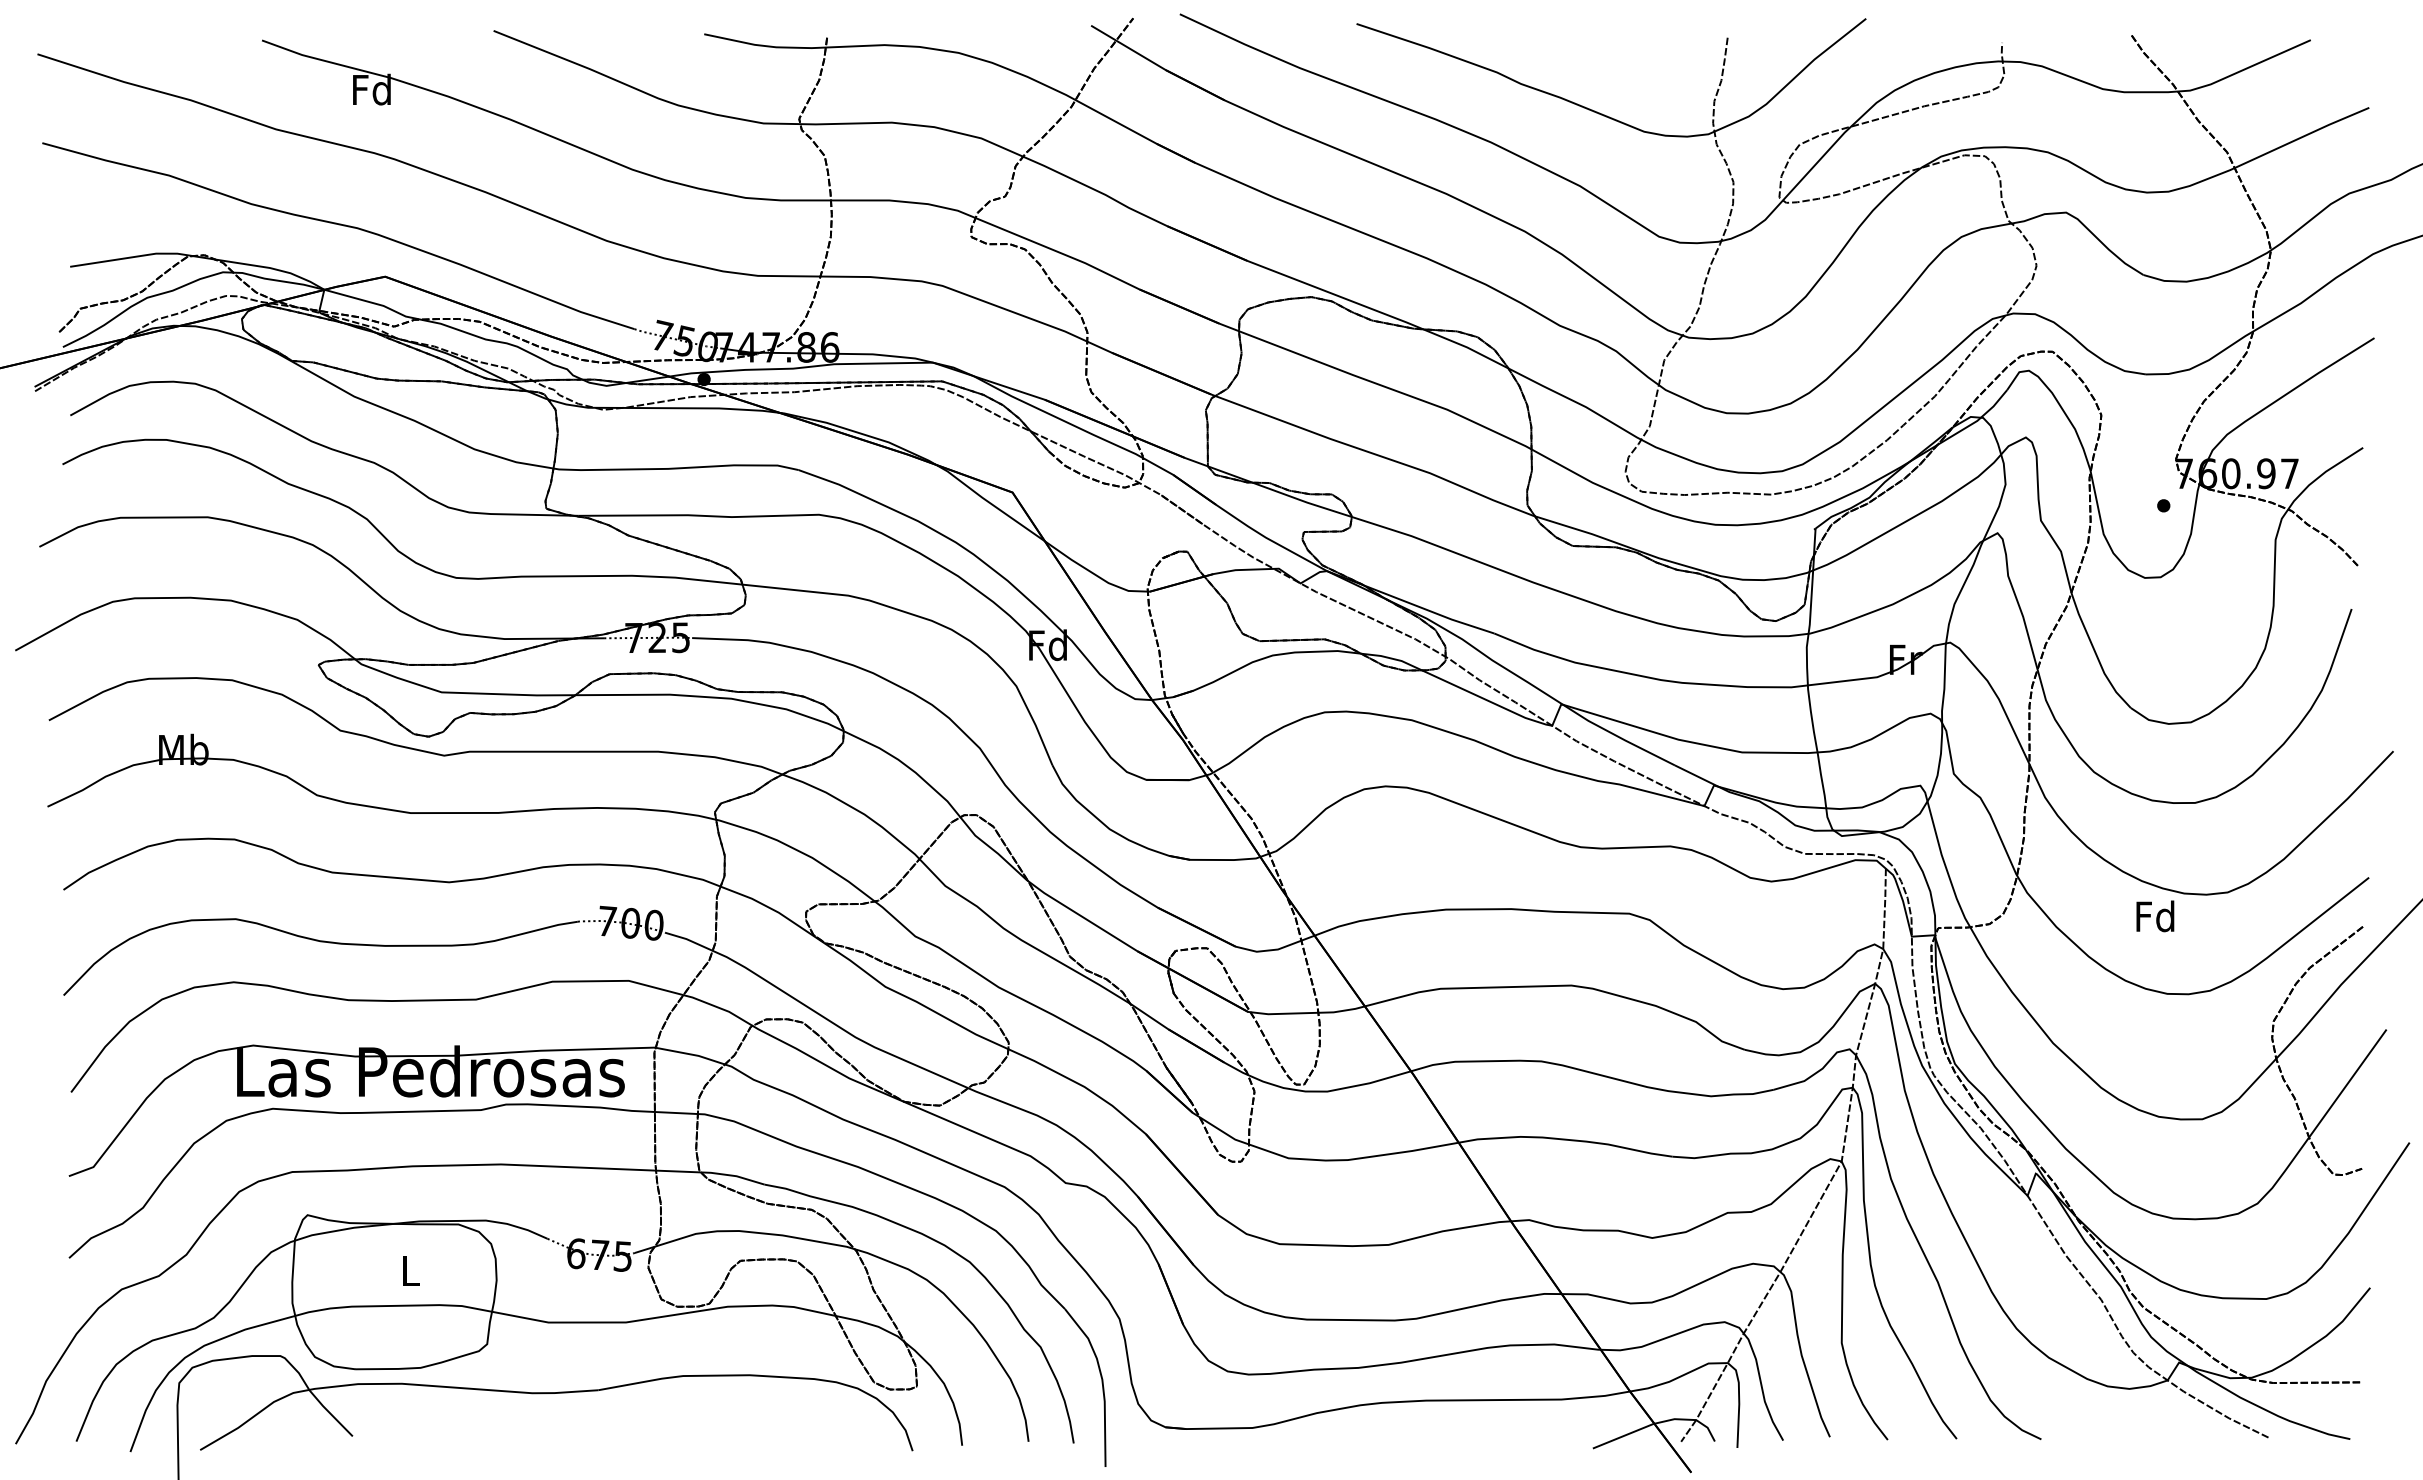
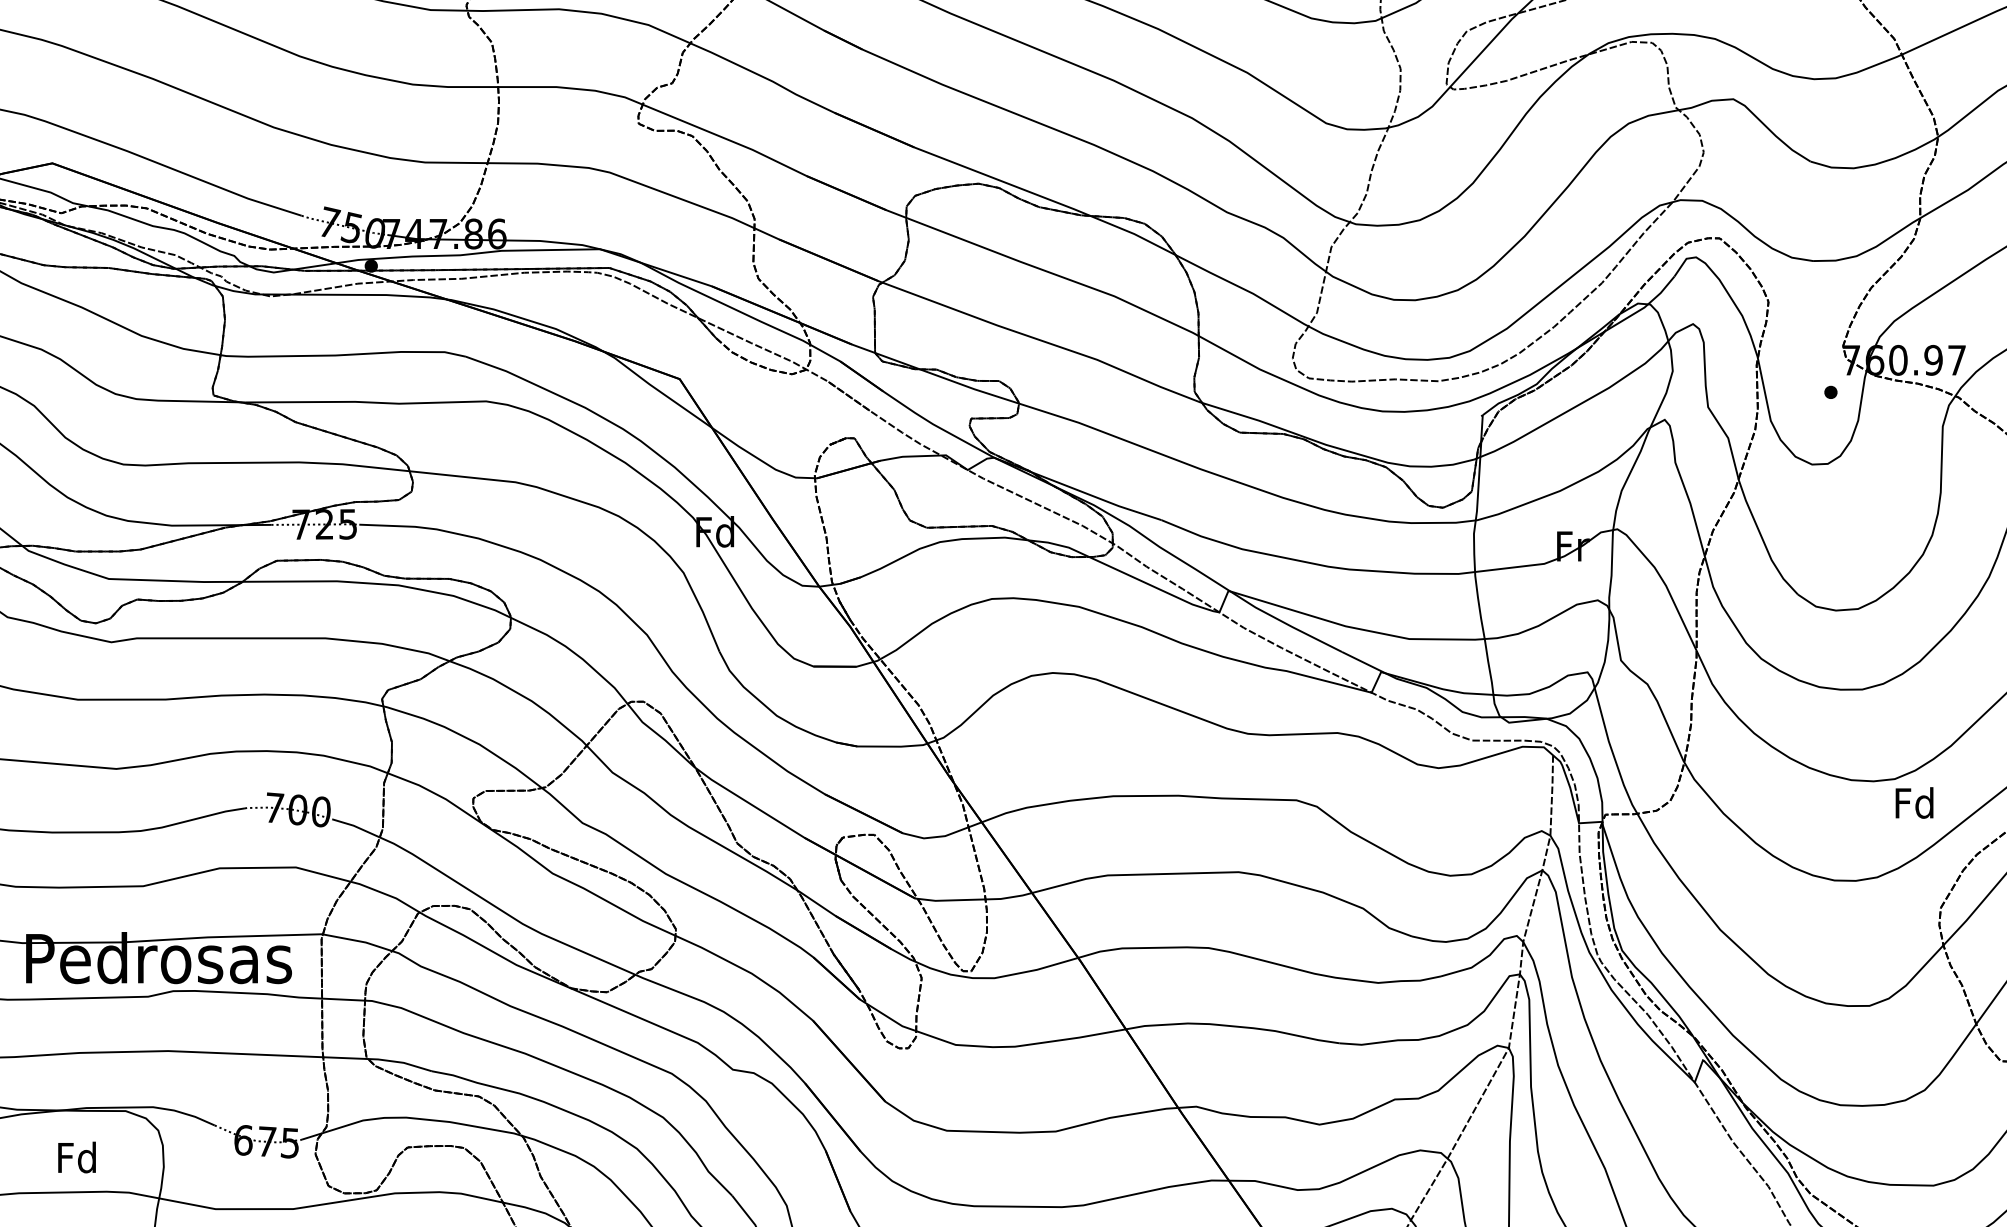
text: (2155, 916) -> (1914, 803), moved
text: (409, 1270) -> (76, 1157), L -> Fd

